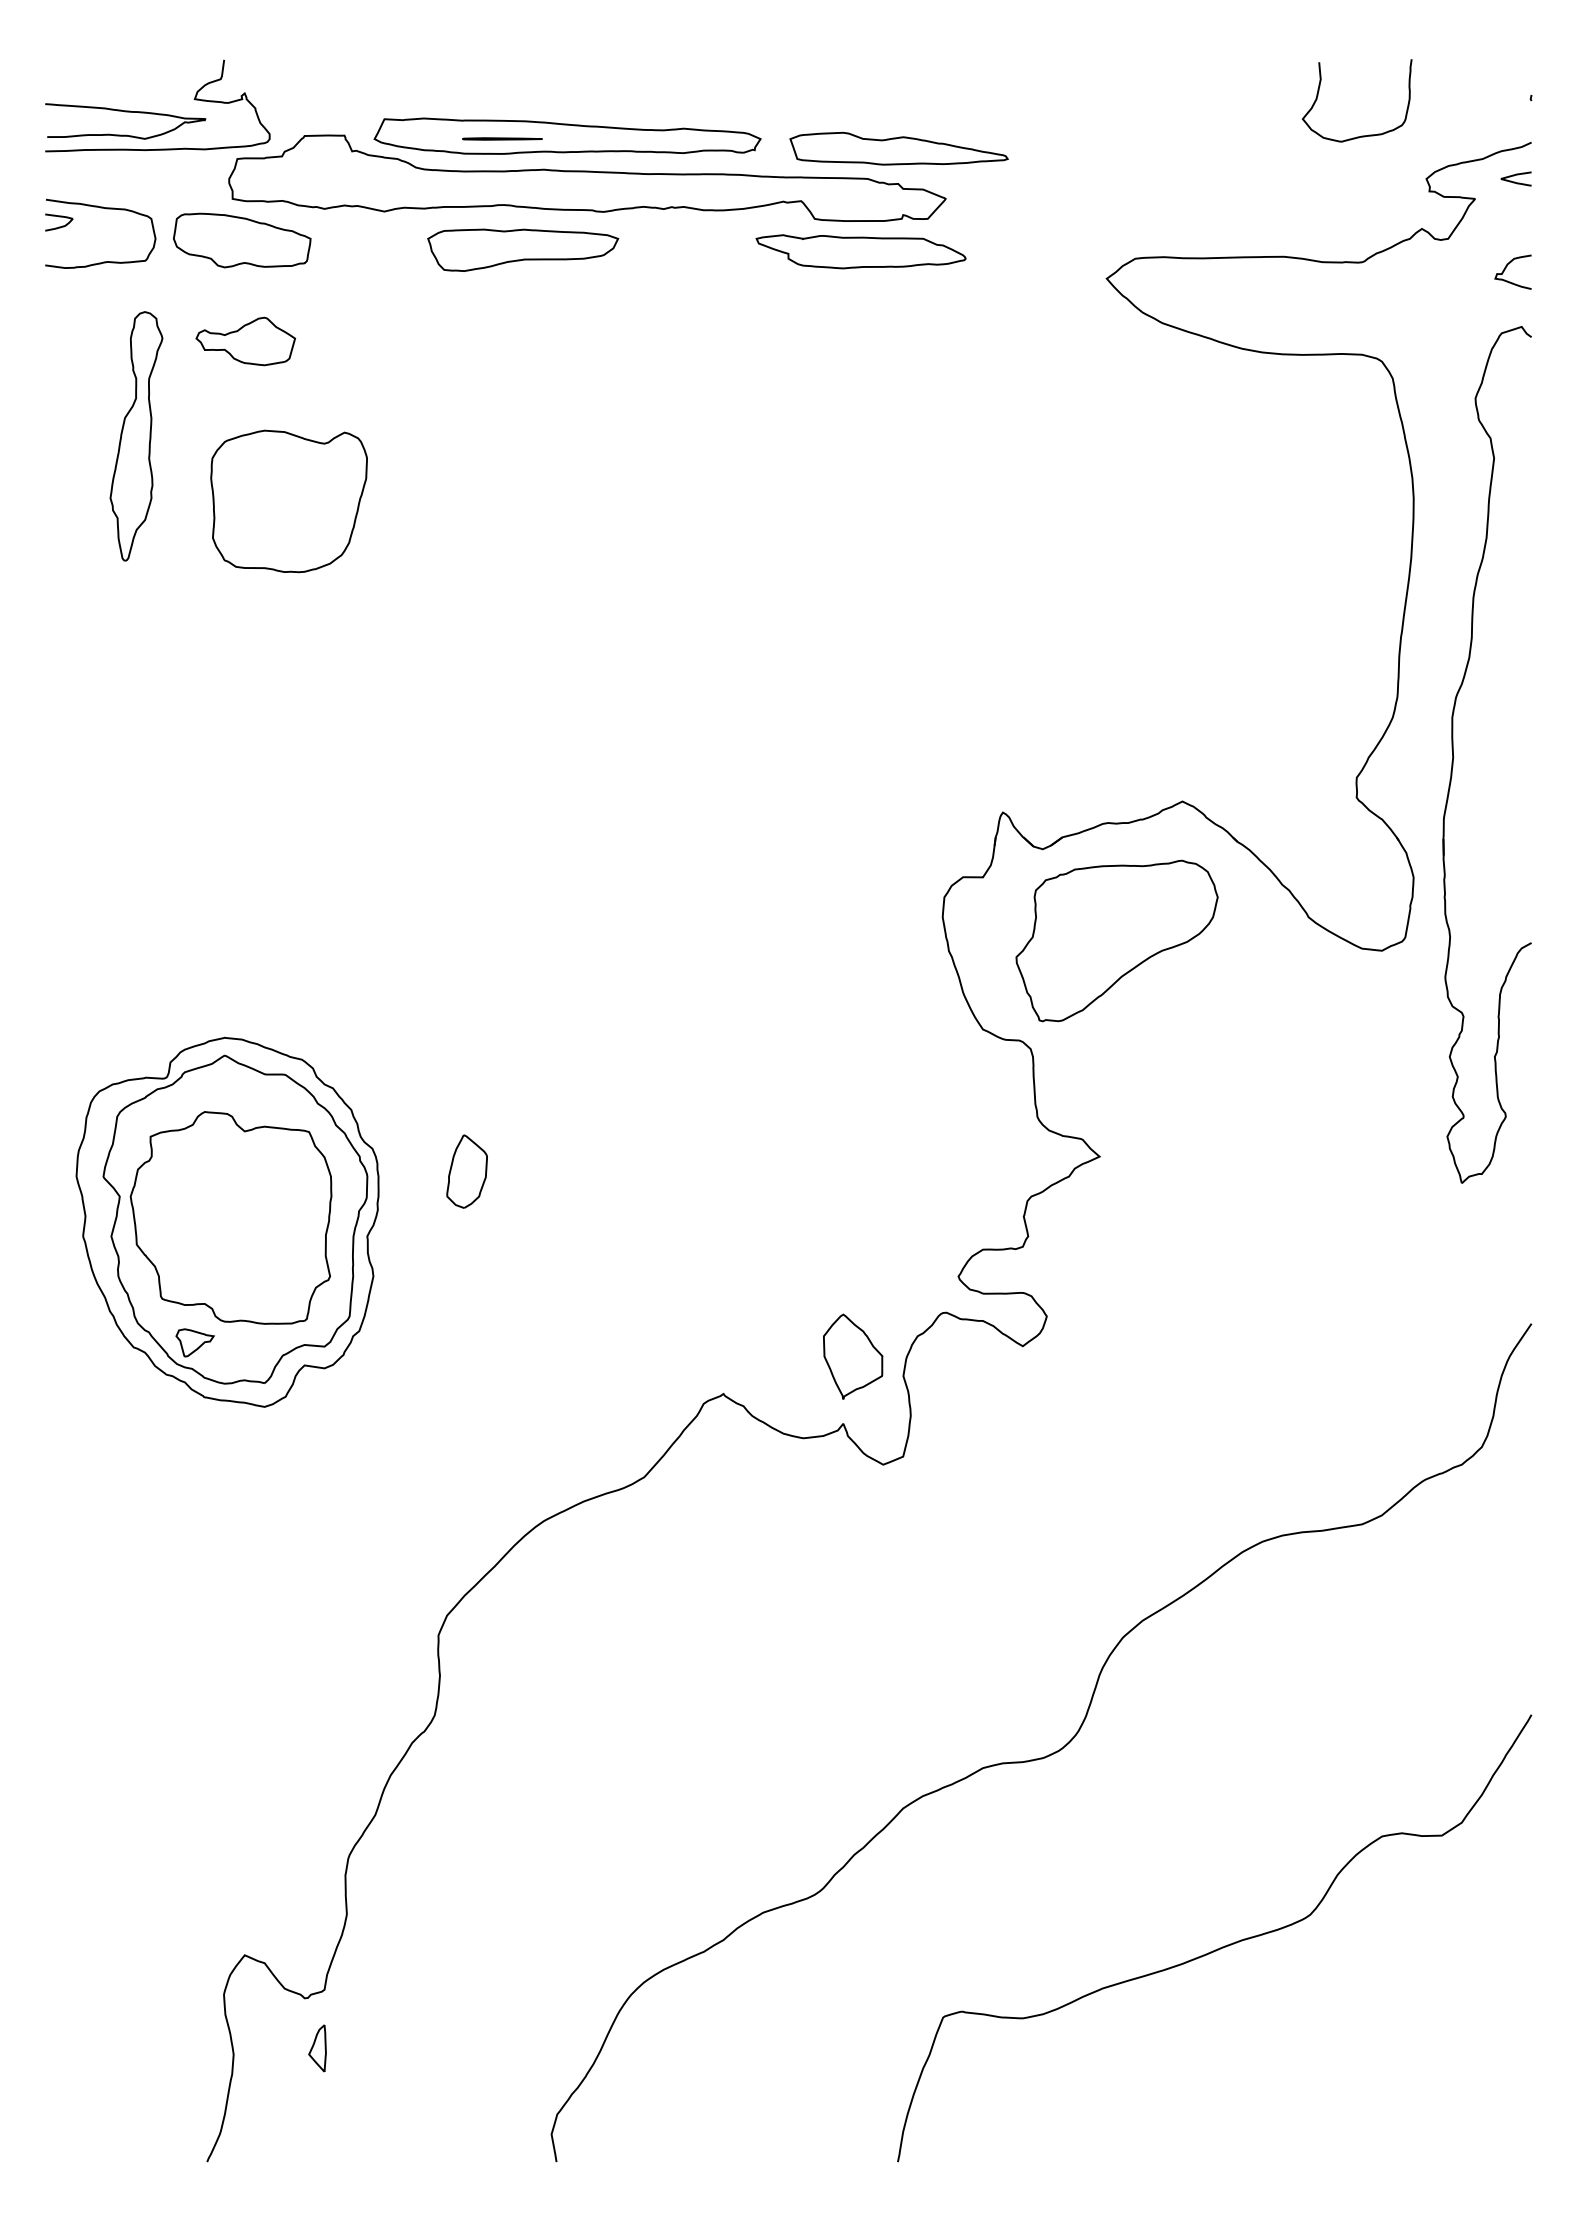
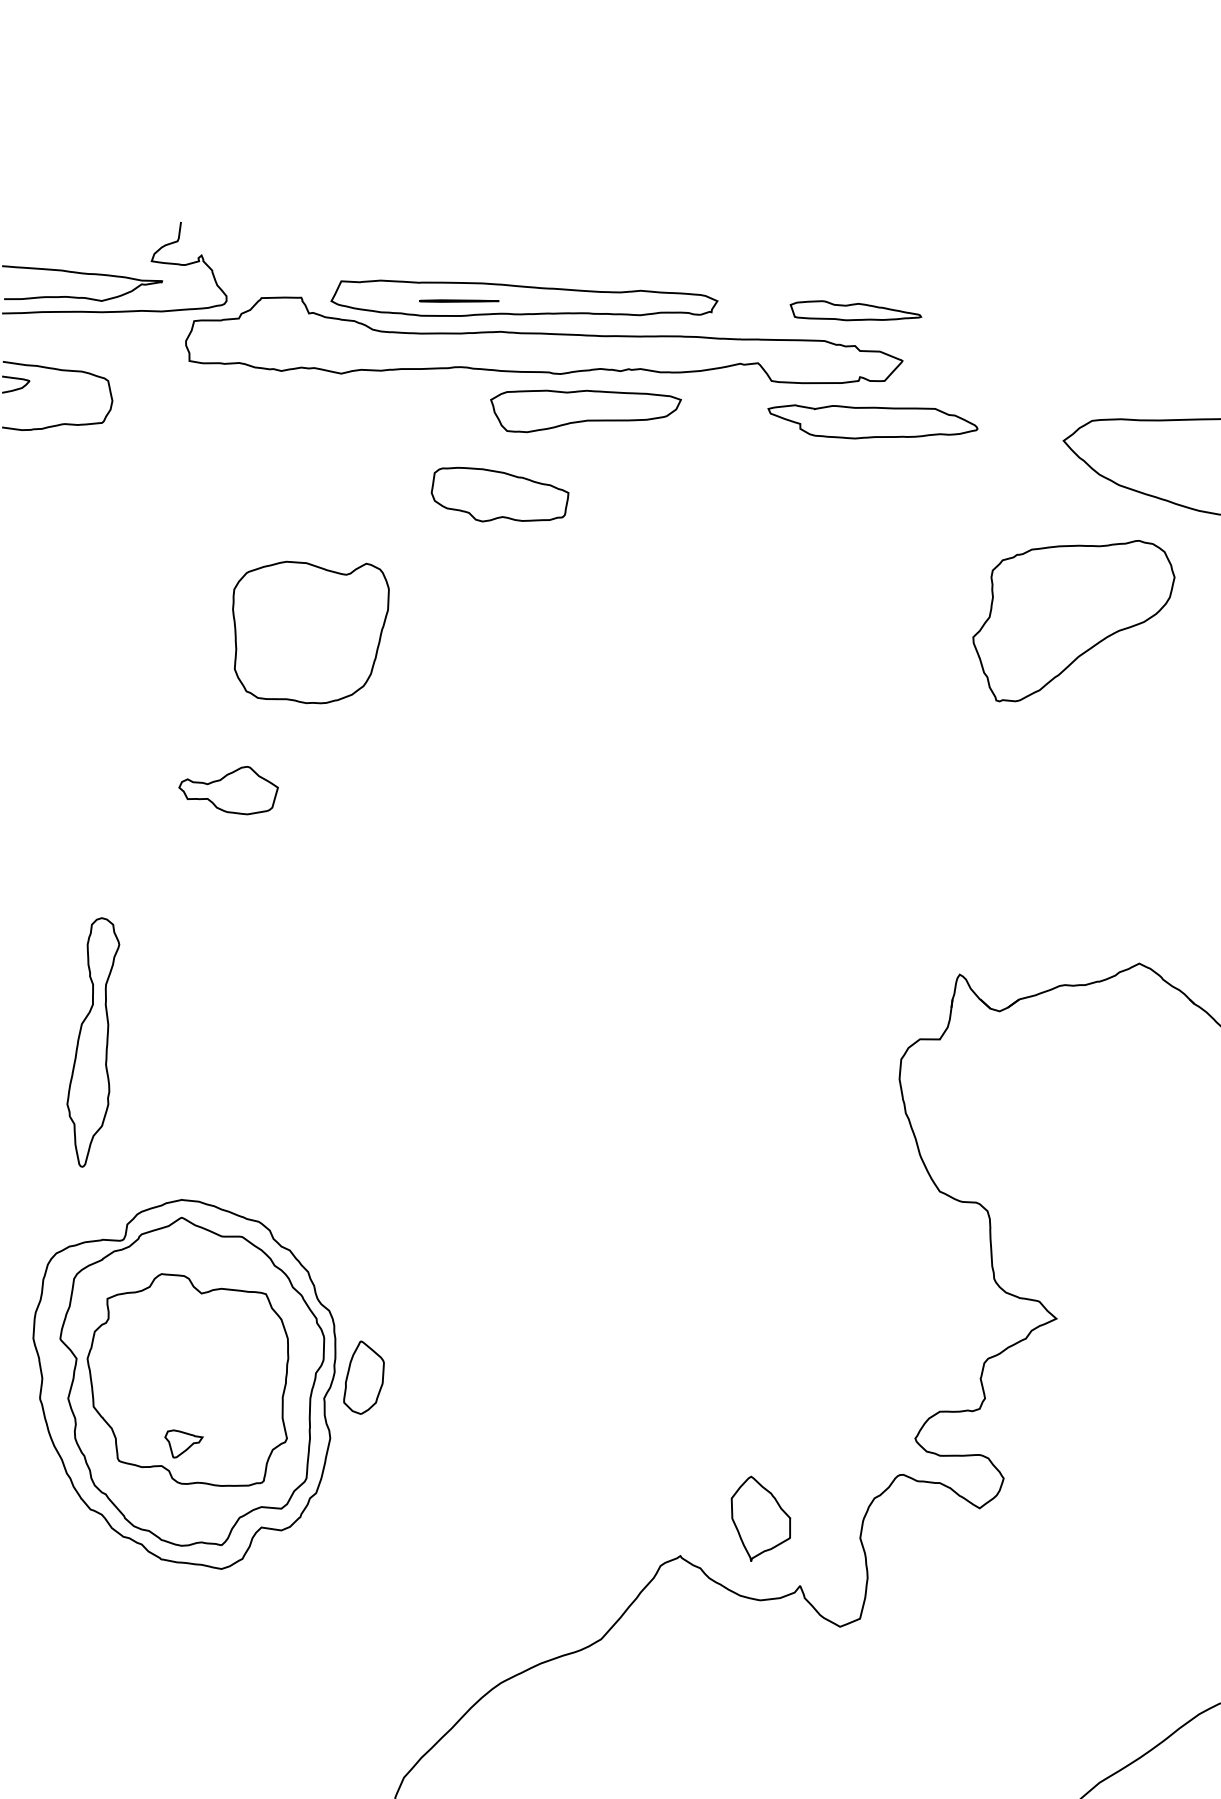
part: (898, 148) -> (855, 310), size x0.6
part: (242, 240) -> (500, 494), moved
part: (523, 249) -> (586, 410), moved
part: (860, 251) -> (872, 421), moved
part: (245, 341) -> (228, 790), moved
part: (136, 436) -> (93, 1042), moved
part: (288, 501) -> (310, 632), moved
part: (1116, 940) -> (1073, 620), moved
part: (466, 1171) -> (363, 1377), moved
part: (194, 1342) -> (183, 1443), moved
part: (853, 1356) -> (761, 1518), moved

